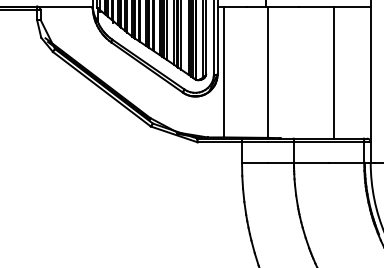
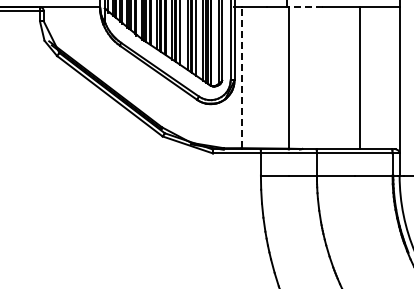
line: (283, 6) -> (305, 7), solid -> dashed
line: (224, 71) -> (241, 77), solid -> dashed

